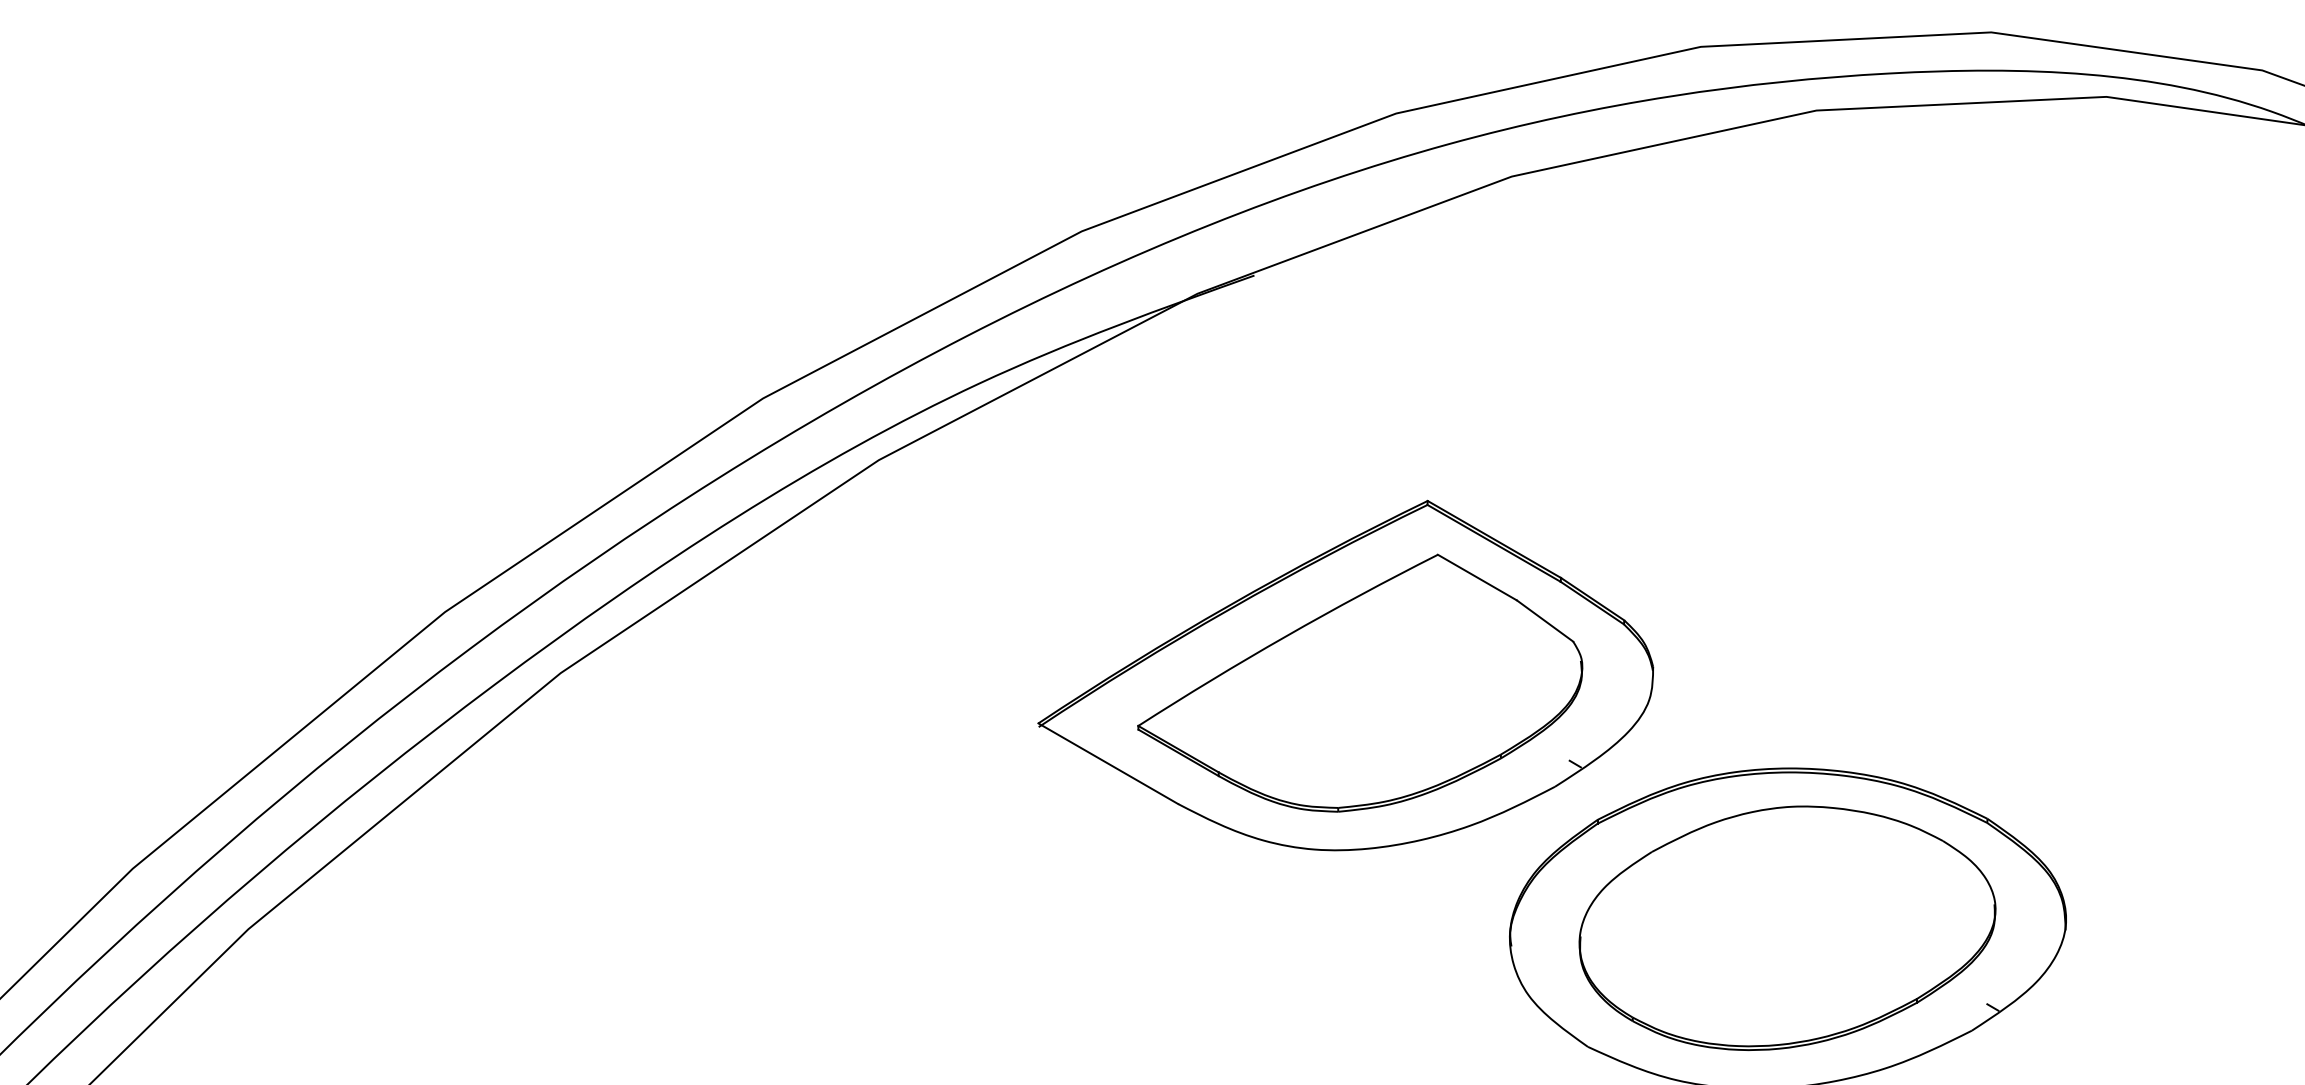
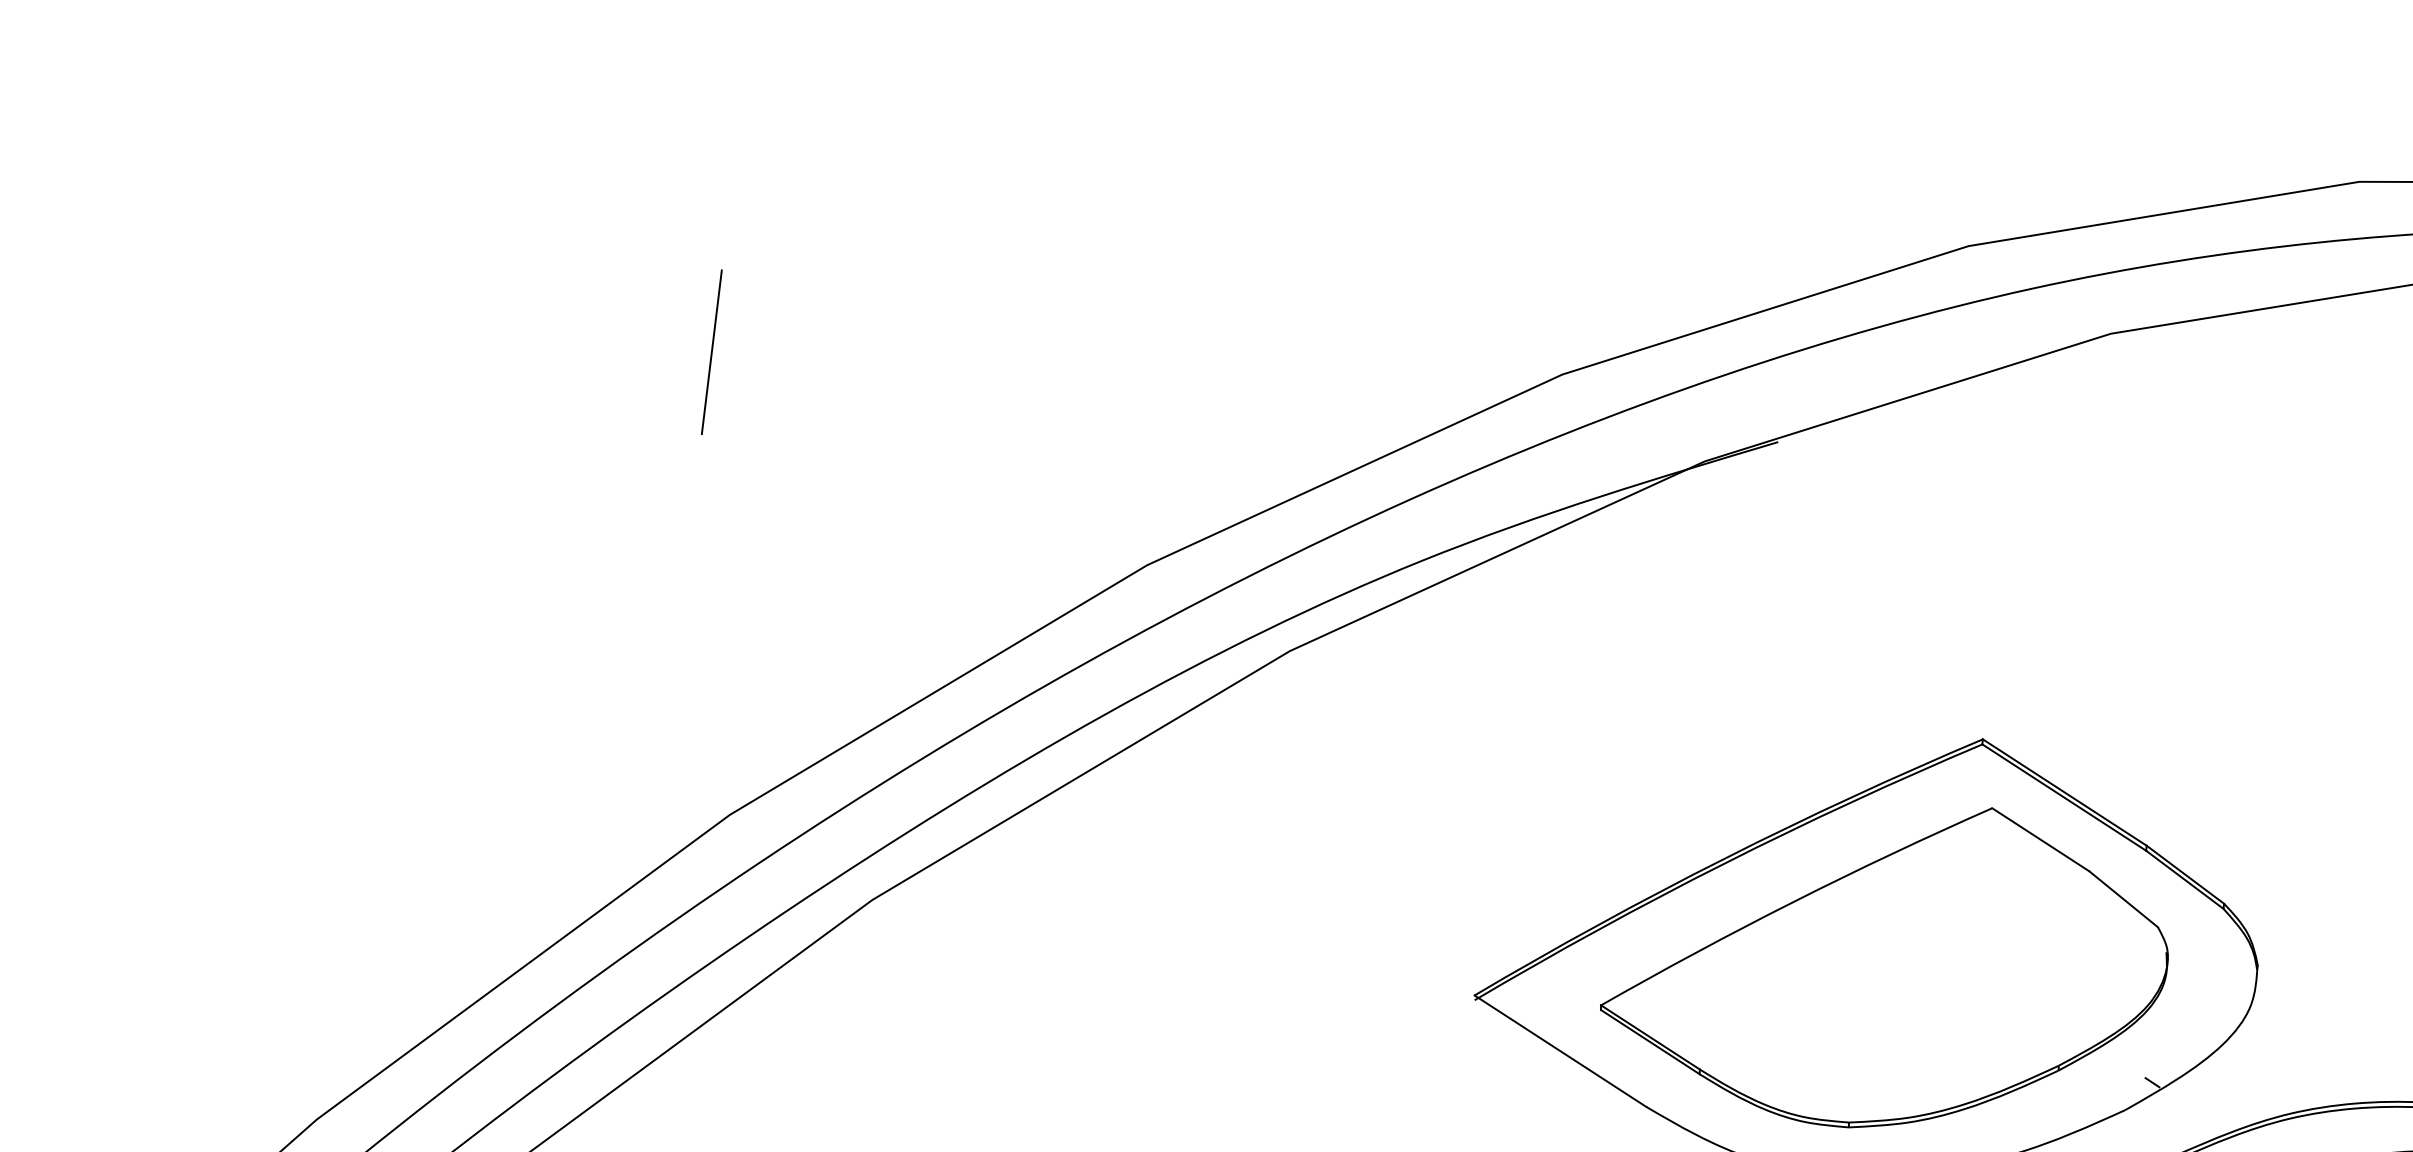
line: (411, 248) -> (711, 351), added

